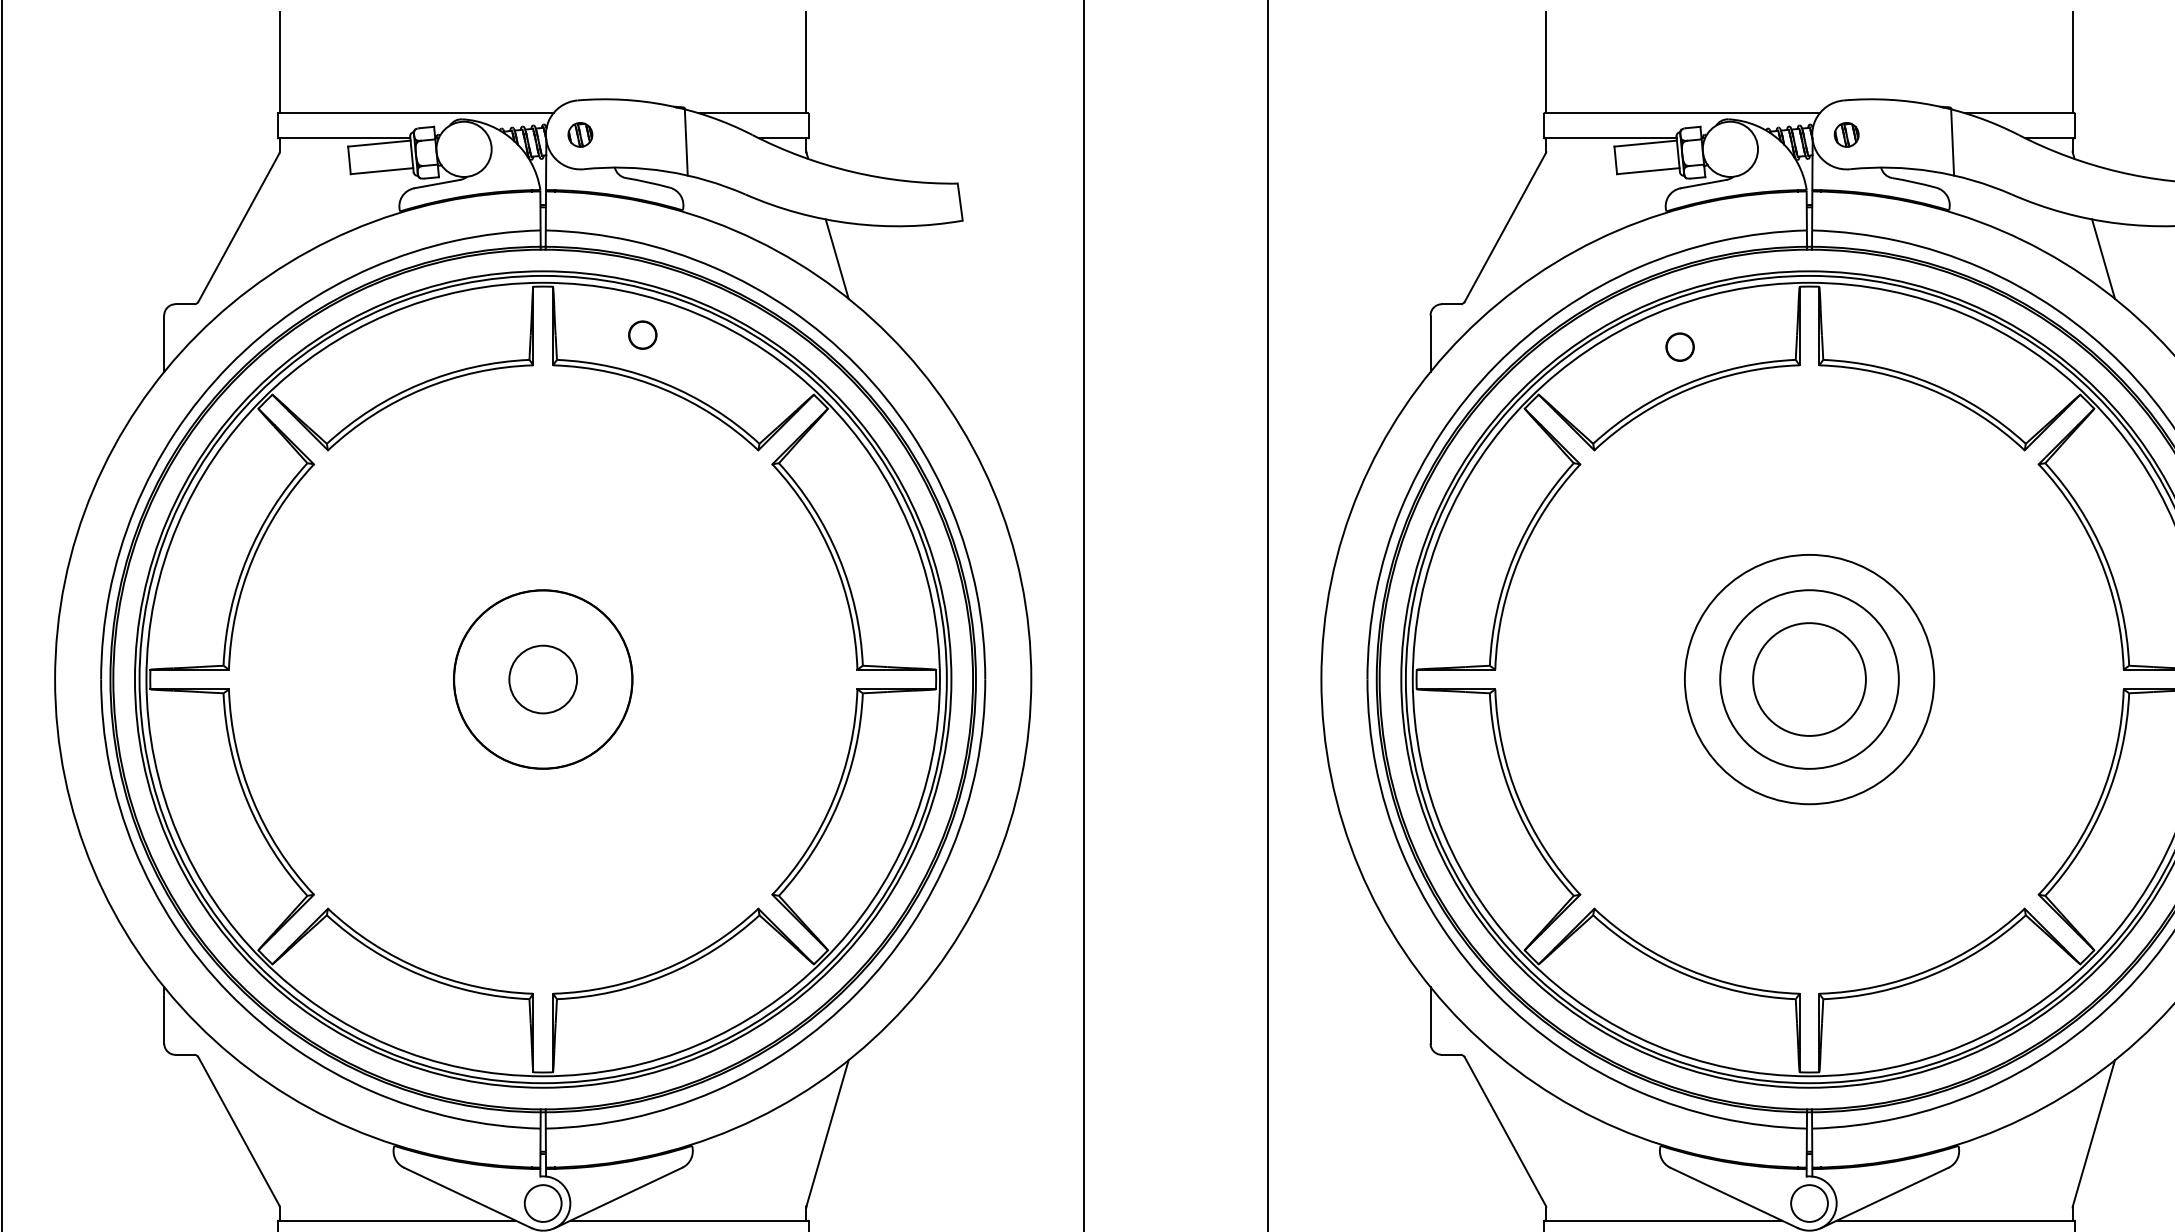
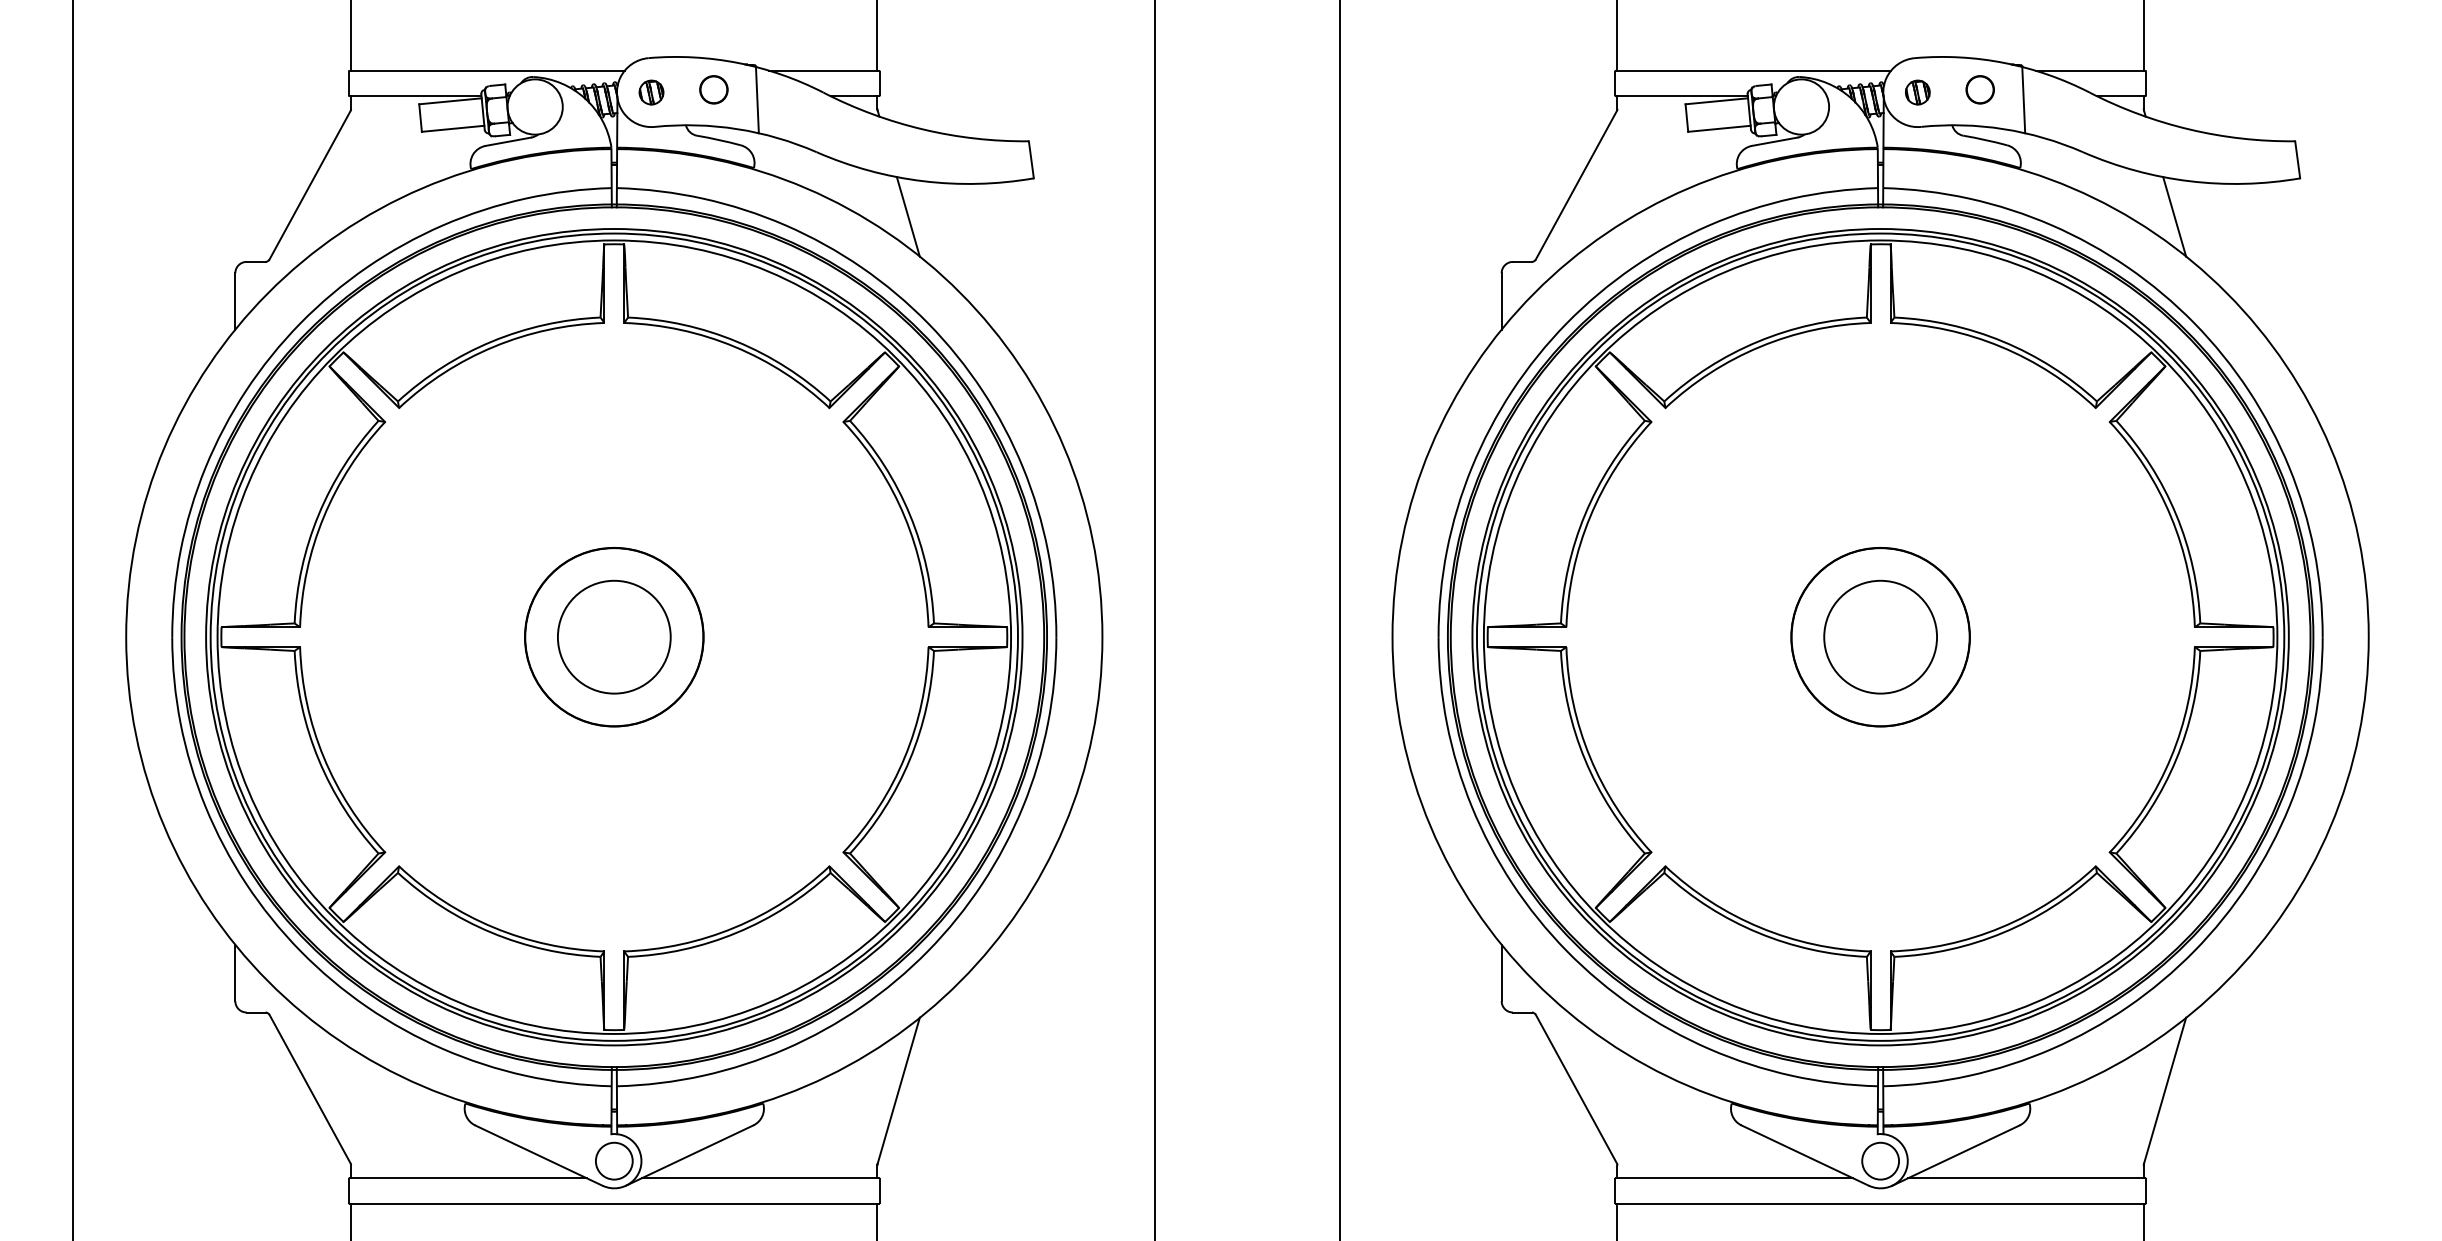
circle: (642, 334) -> (713, 89), moved
circle: (1679, 346) -> (1979, 89), moved
circle: (542, 678) -> (613, 636), size x1.67
circle: (1809, 679) -> (1880, 637), size x0.71

